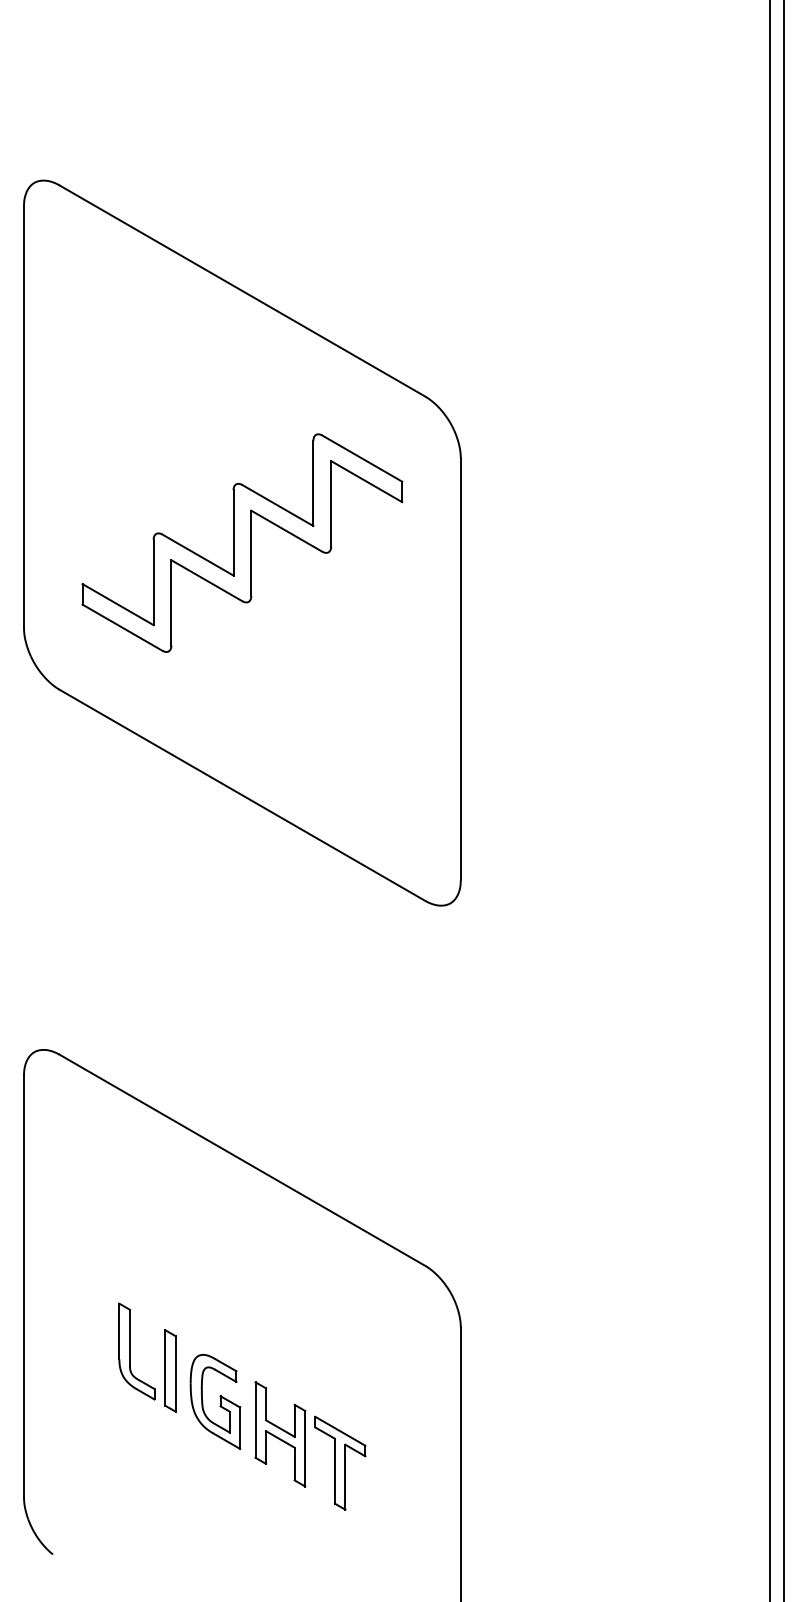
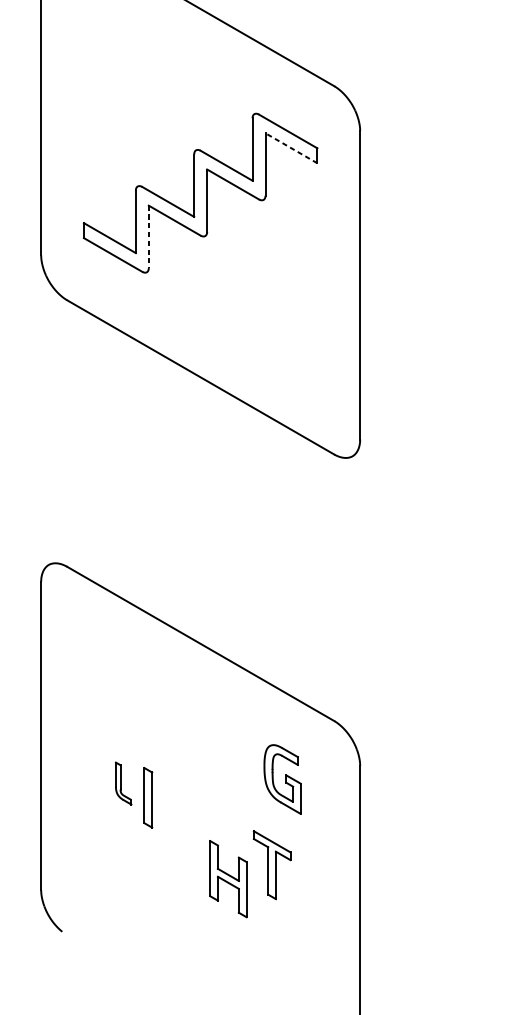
line: (366, 481) -> (291, 148), solid -> dashed
line: (171, 602) -> (148, 236), solid -> dashed
part: (136, 1351) -> (123, 783), size x0.6
part: (215, 1401) -> (282, 779), moved
part: (280, 1434) -> (228, 879), moved

